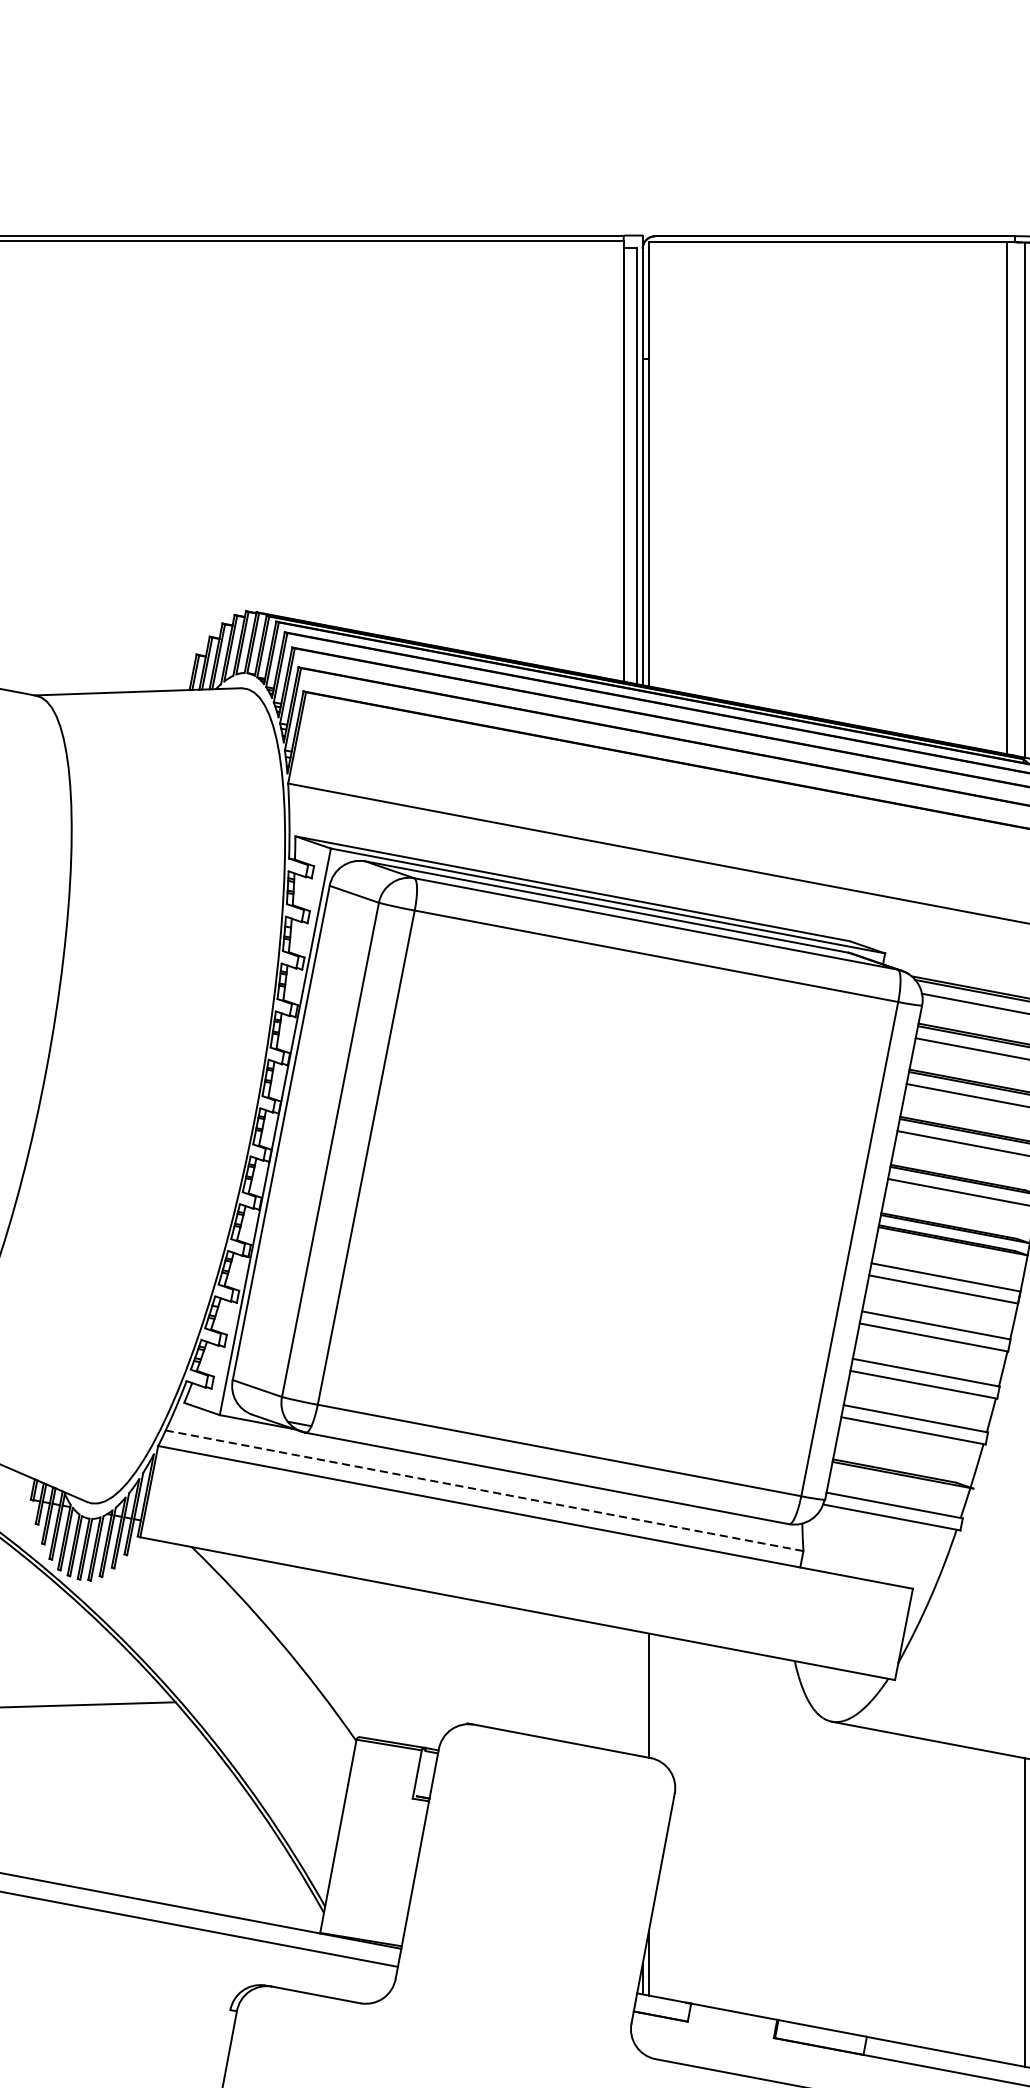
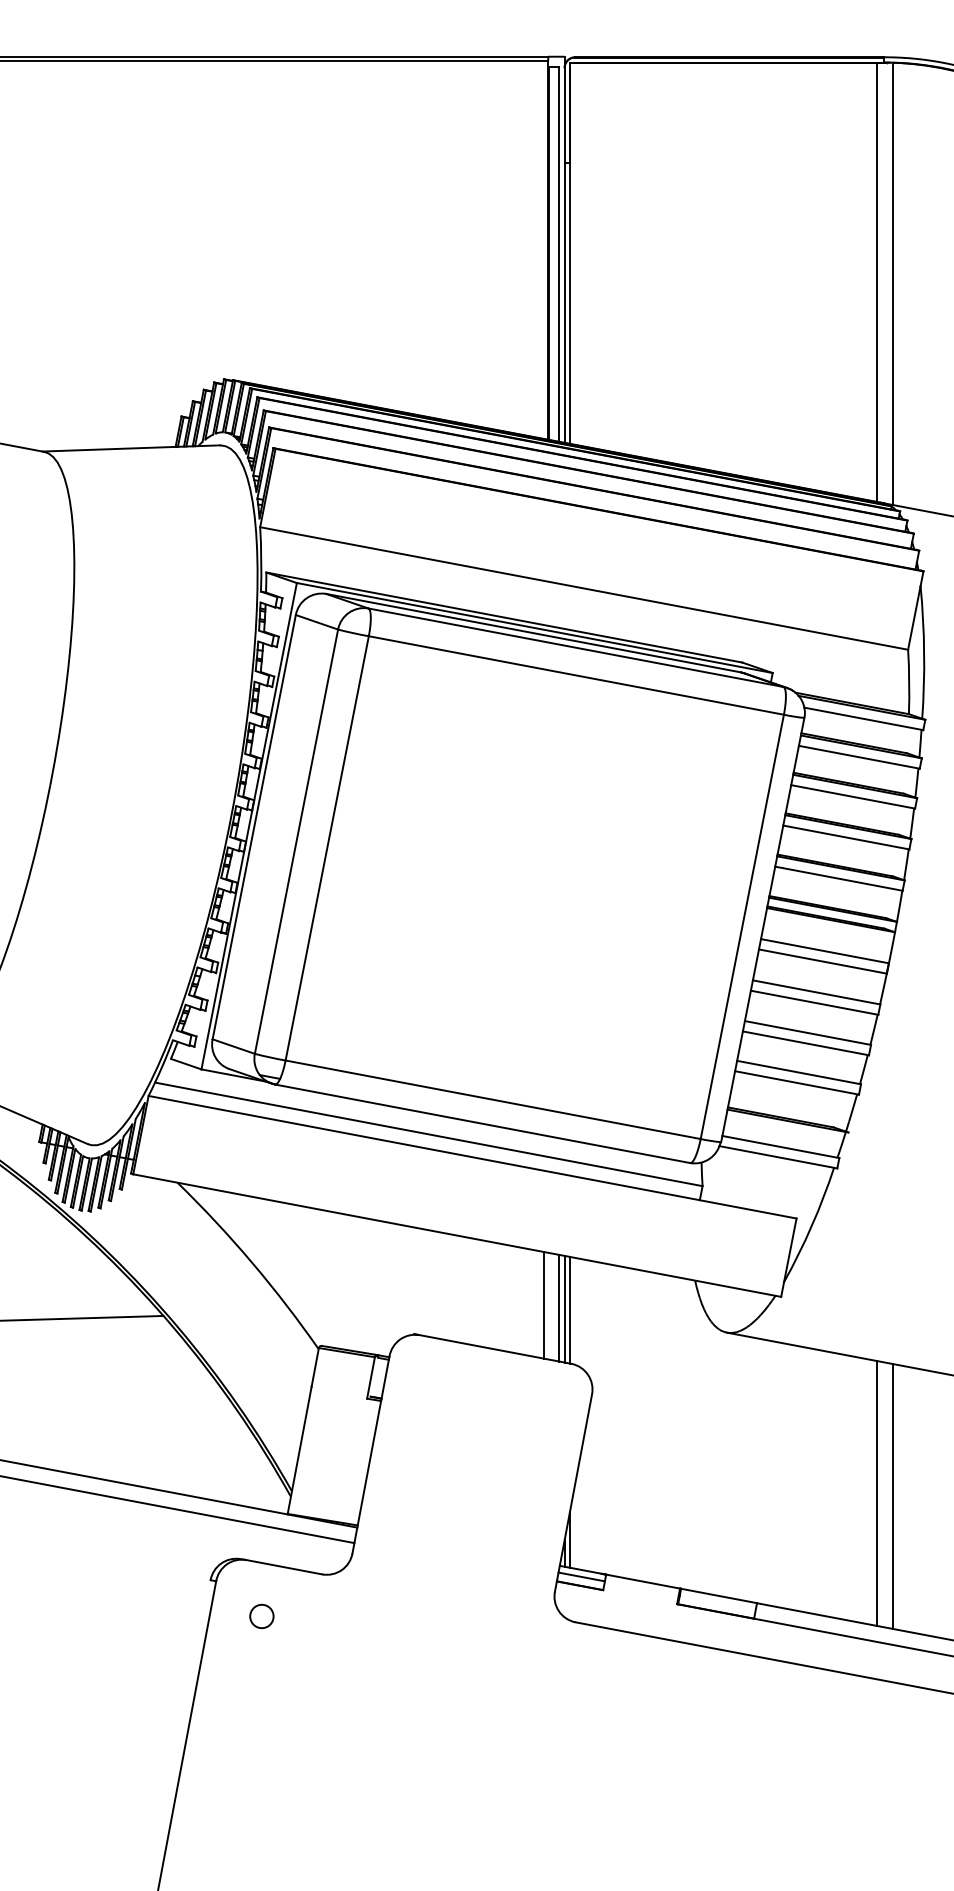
line: (484, 1490) -> (428, 1134), dashed -> solid
line: (618, 1688) -> (543, 1304), added
line: (636, 1692) -> (559, 1307), added
line: (642, 1693) -> (564, 1308), added
line: (1006, 1909) -> (876, 1493), added
line: (662, 2005) -> (581, 1576), added
circle: (289, 2052) -> (261, 1616), added

